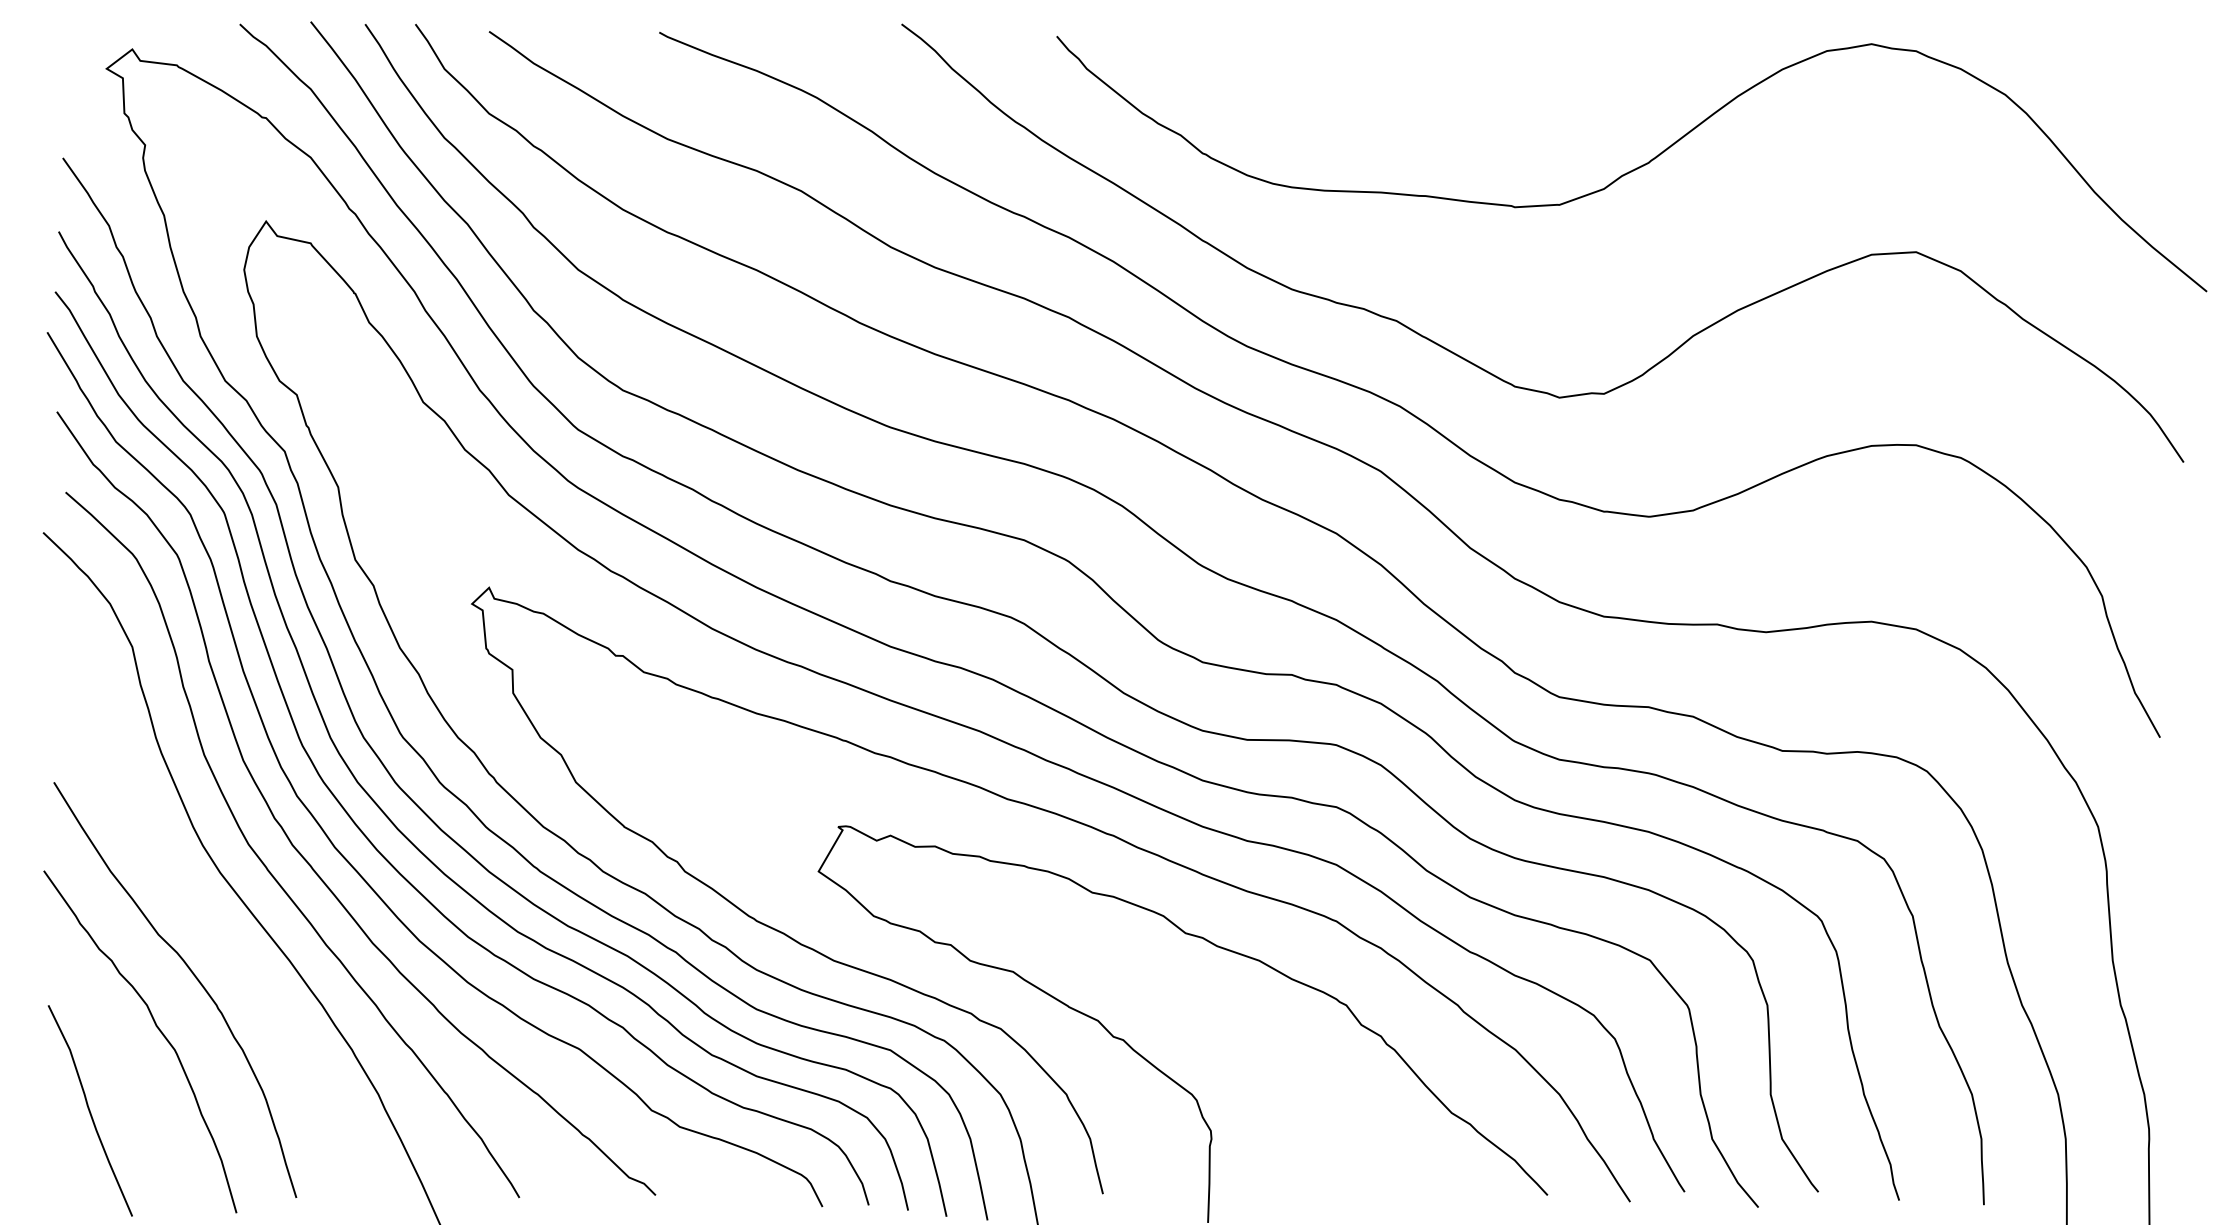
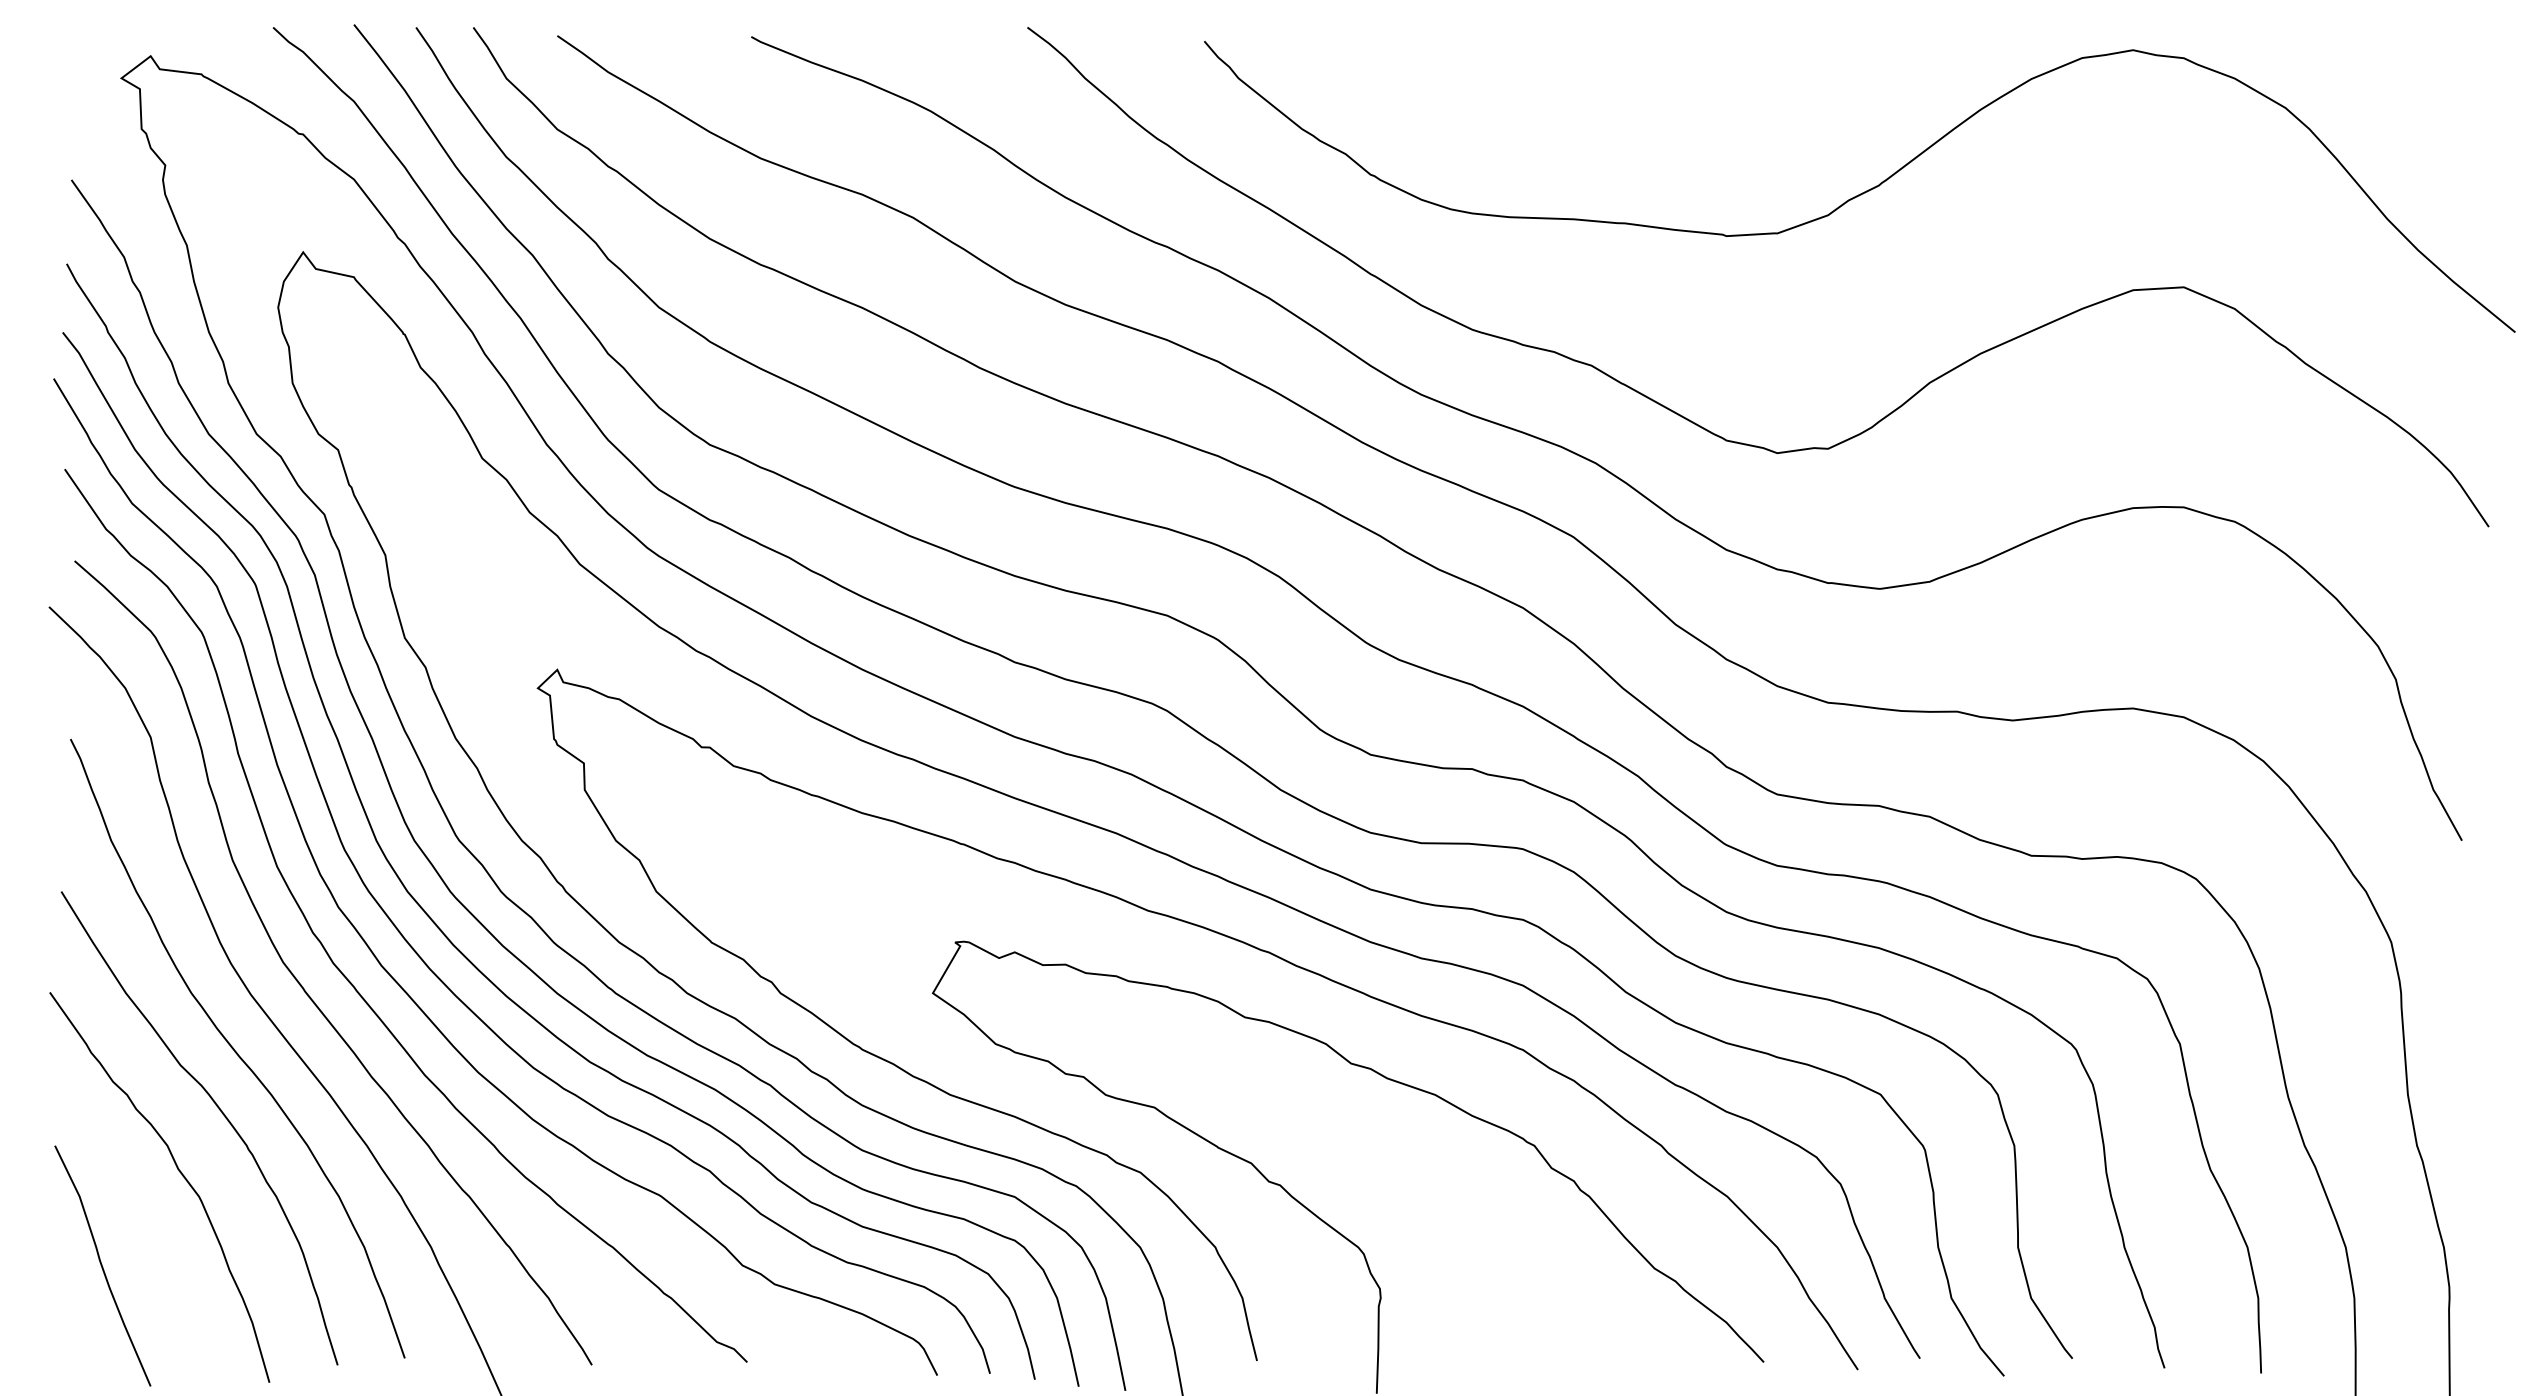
curve: (206, 920) -> (235, 1049), added

